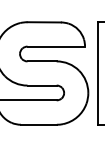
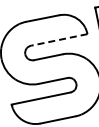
line: (56, 46) -> (59, 39), solid -> dashed

